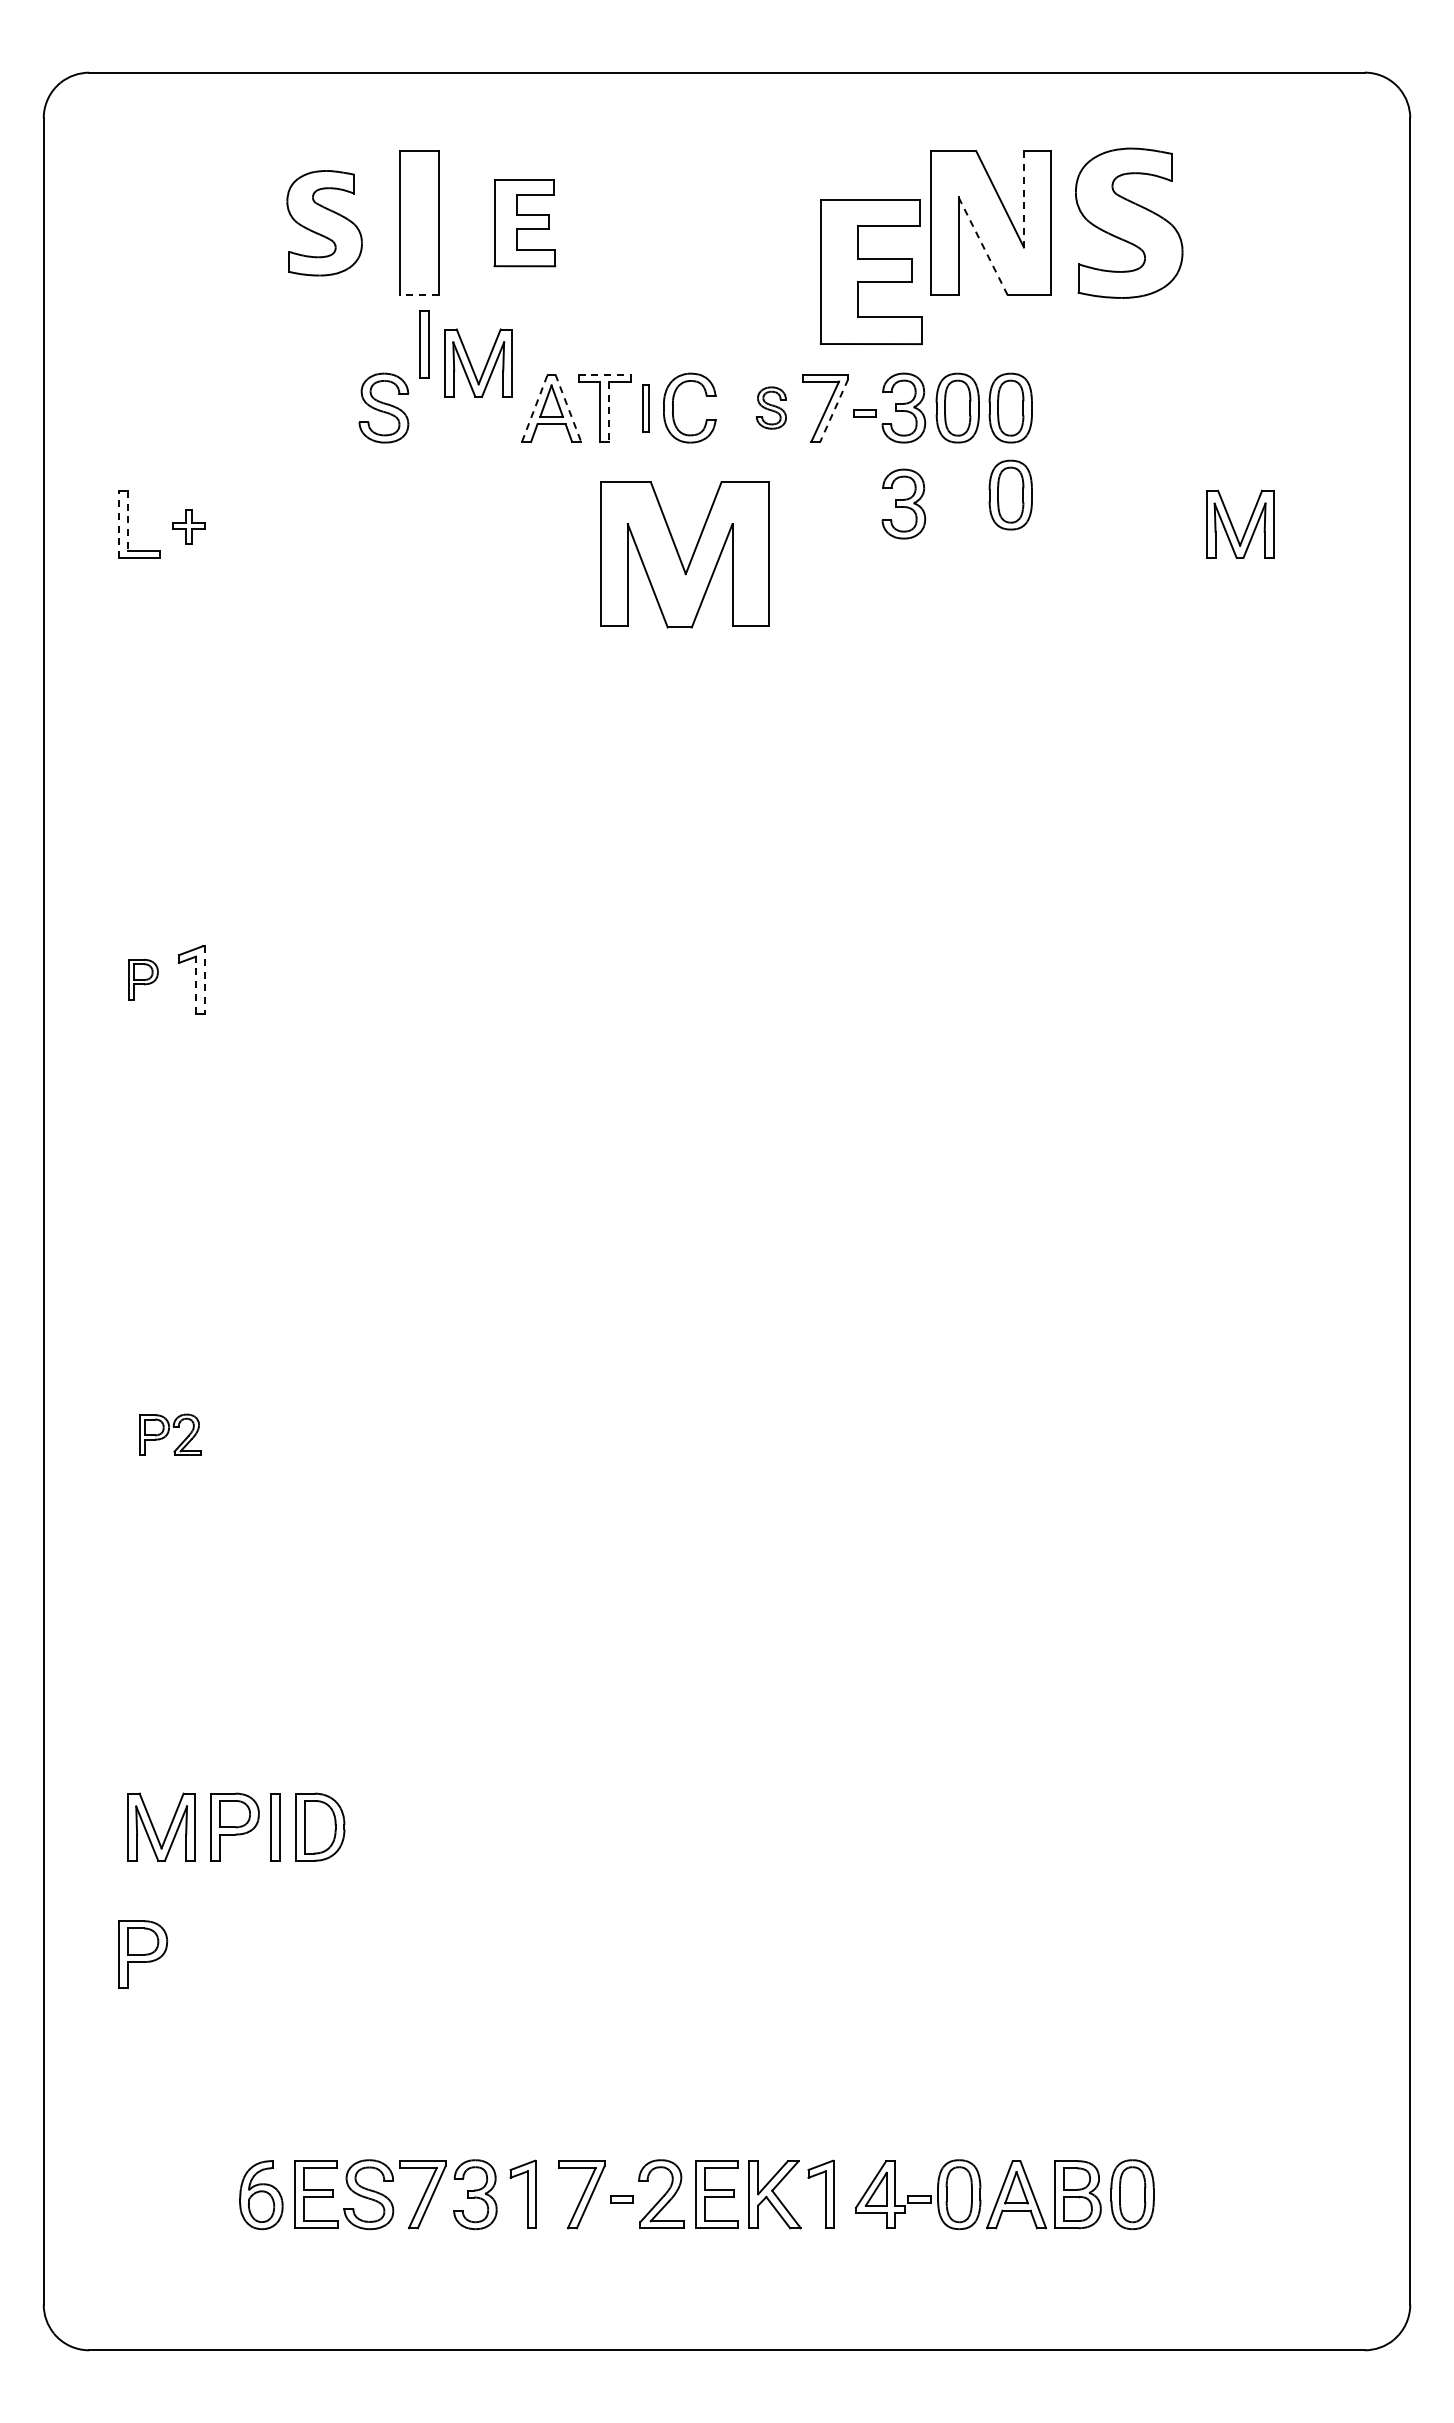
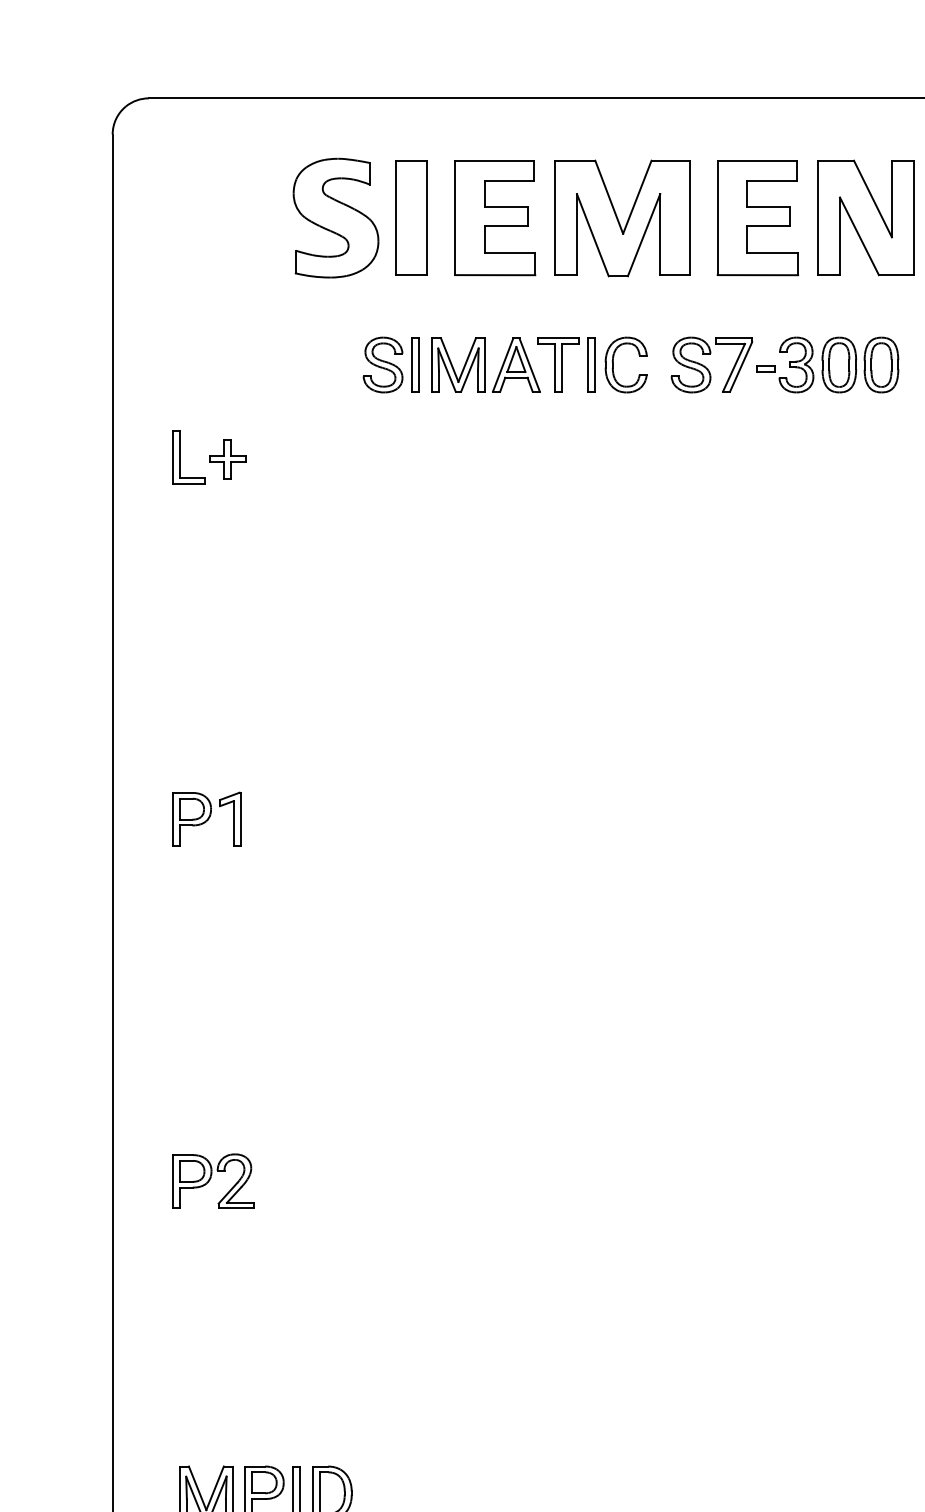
line: (1023, 198) -> (891, 198), dashed -> solid
part: (324, 222) -> (335, 217), size x1.43
part: (524, 222) -> (494, 217), size x1.67
line: (983, 246) -> (859, 236), dashed -> solid
part: (871, 271) -> (758, 217), moved
line: (418, 295) -> (410, 275), dashed -> solid
part: (424, 344) -> (415, 365), moved
part: (472, 365) -> (453, 366), moved
line: (604, 374) -> (558, 338), dashed -> solid
part: (771, 407) -> (691, 364), size x1.67
line: (534, 408) -> (502, 365), dashed -> solid
line: (568, 408) -> (529, 365), dashed -> solid
part: (645, 408) -> (591, 365), size x1.43
line: (609, 411) -> (562, 367), dashed -> solid
line: (834, 411) -> (741, 367), dashed -> solid
part: (1010, 494) -> (881, 433), removed
part: (903, 503) -> (796, 440), removed
line: (127, 520) -> (179, 454), dashed -> solid
line: (119, 524) -> (172, 457), dashed -> solid
part: (188, 526) -> (227, 459), size x1.43
part: (684, 554) -> (622, 218), moved
part: (143, 979) -> (191, 819), size x1.67
line: (204, 979) -> (240, 819), dashed -> solid
line: (196, 984) -> (234, 823), dashed -> solid
part: (170, 1434) -> (213, 1181), size x1.67

